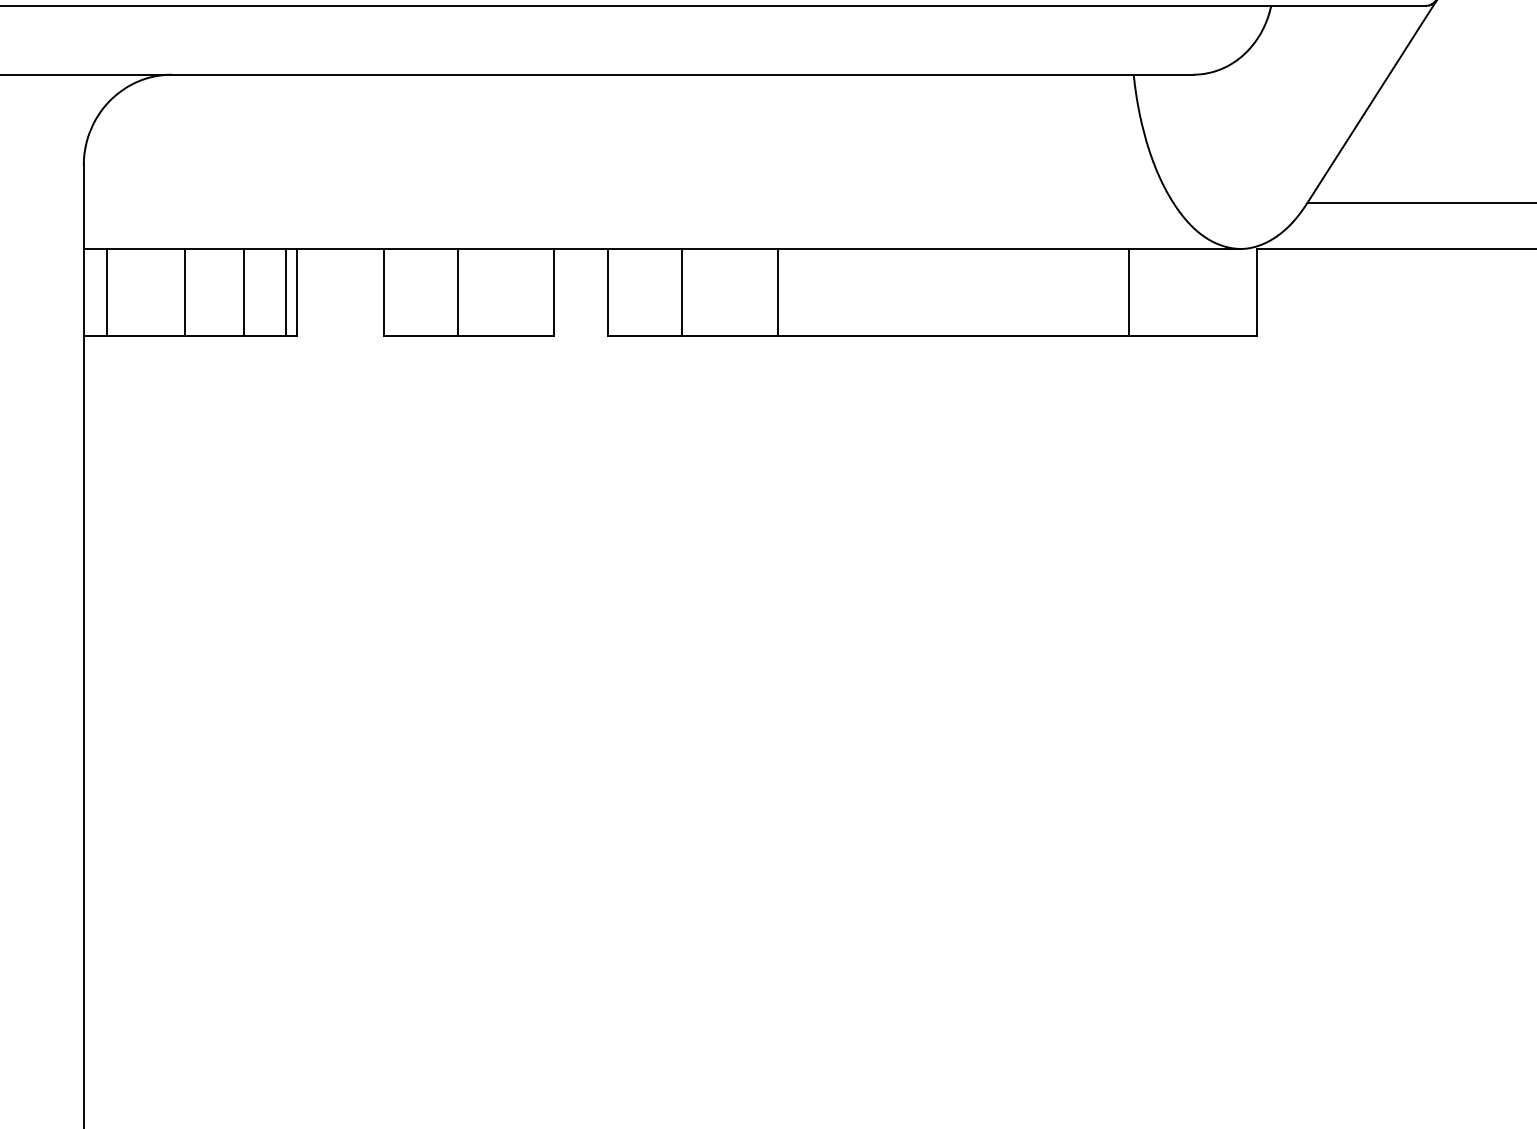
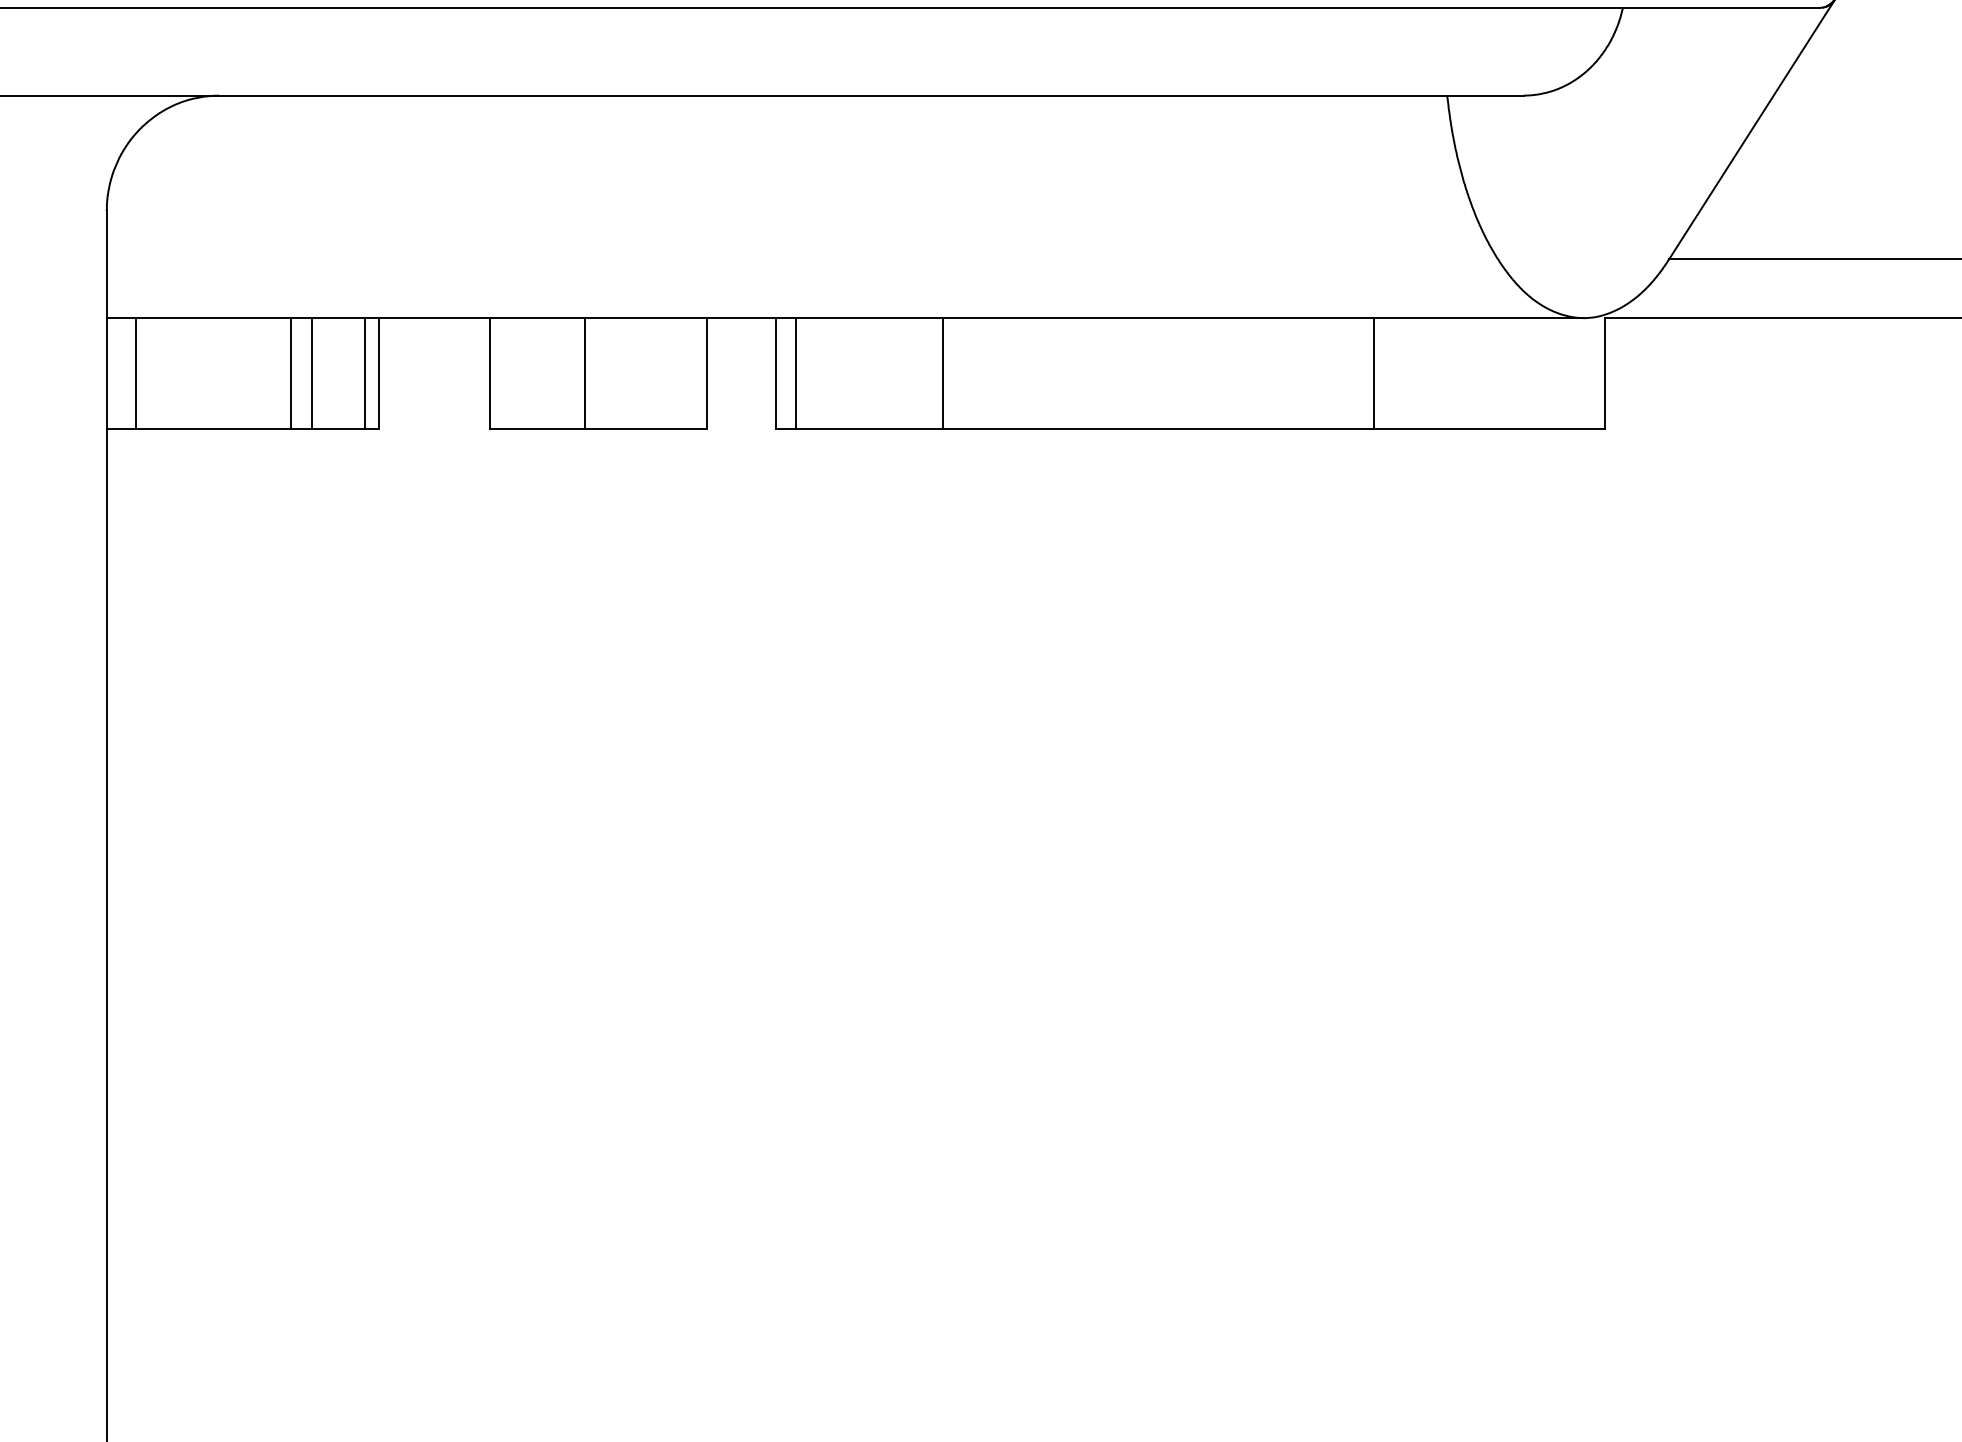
line: (185, 292) -> (291, 373), moved
line: (681, 292) -> (795, 373), moved
line: (777, 292) -> (942, 373), moved
line: (1129, 292) -> (1373, 373), moved

